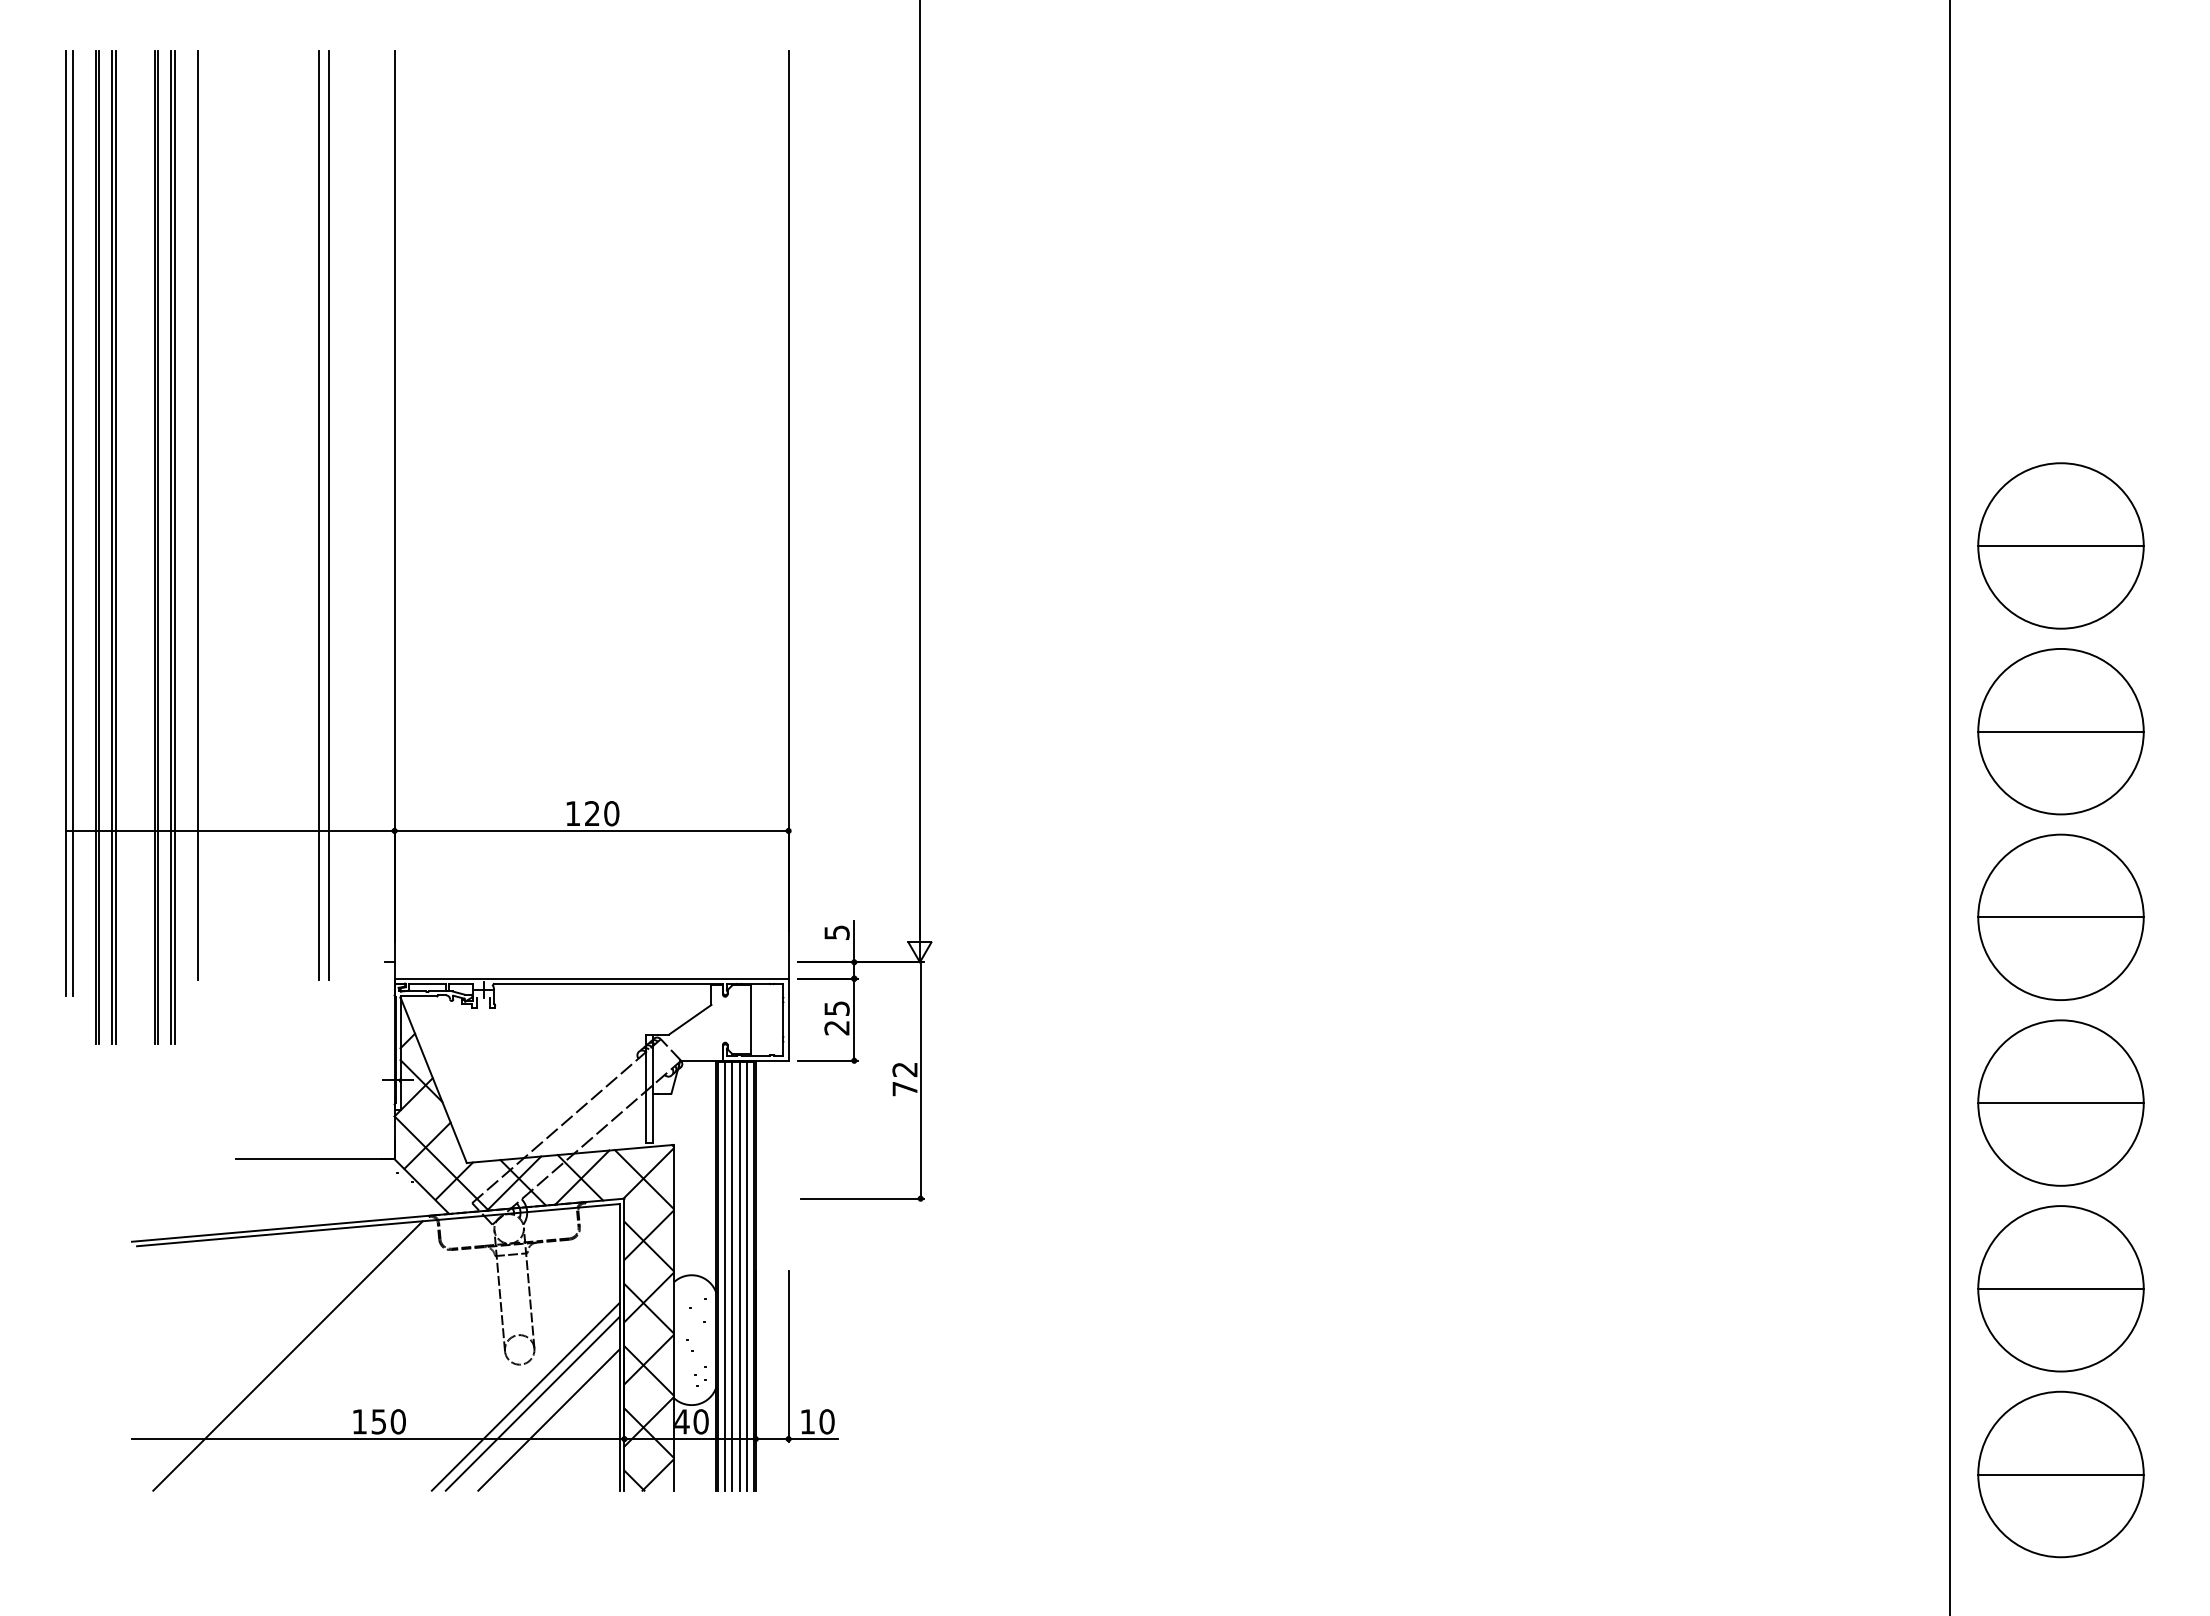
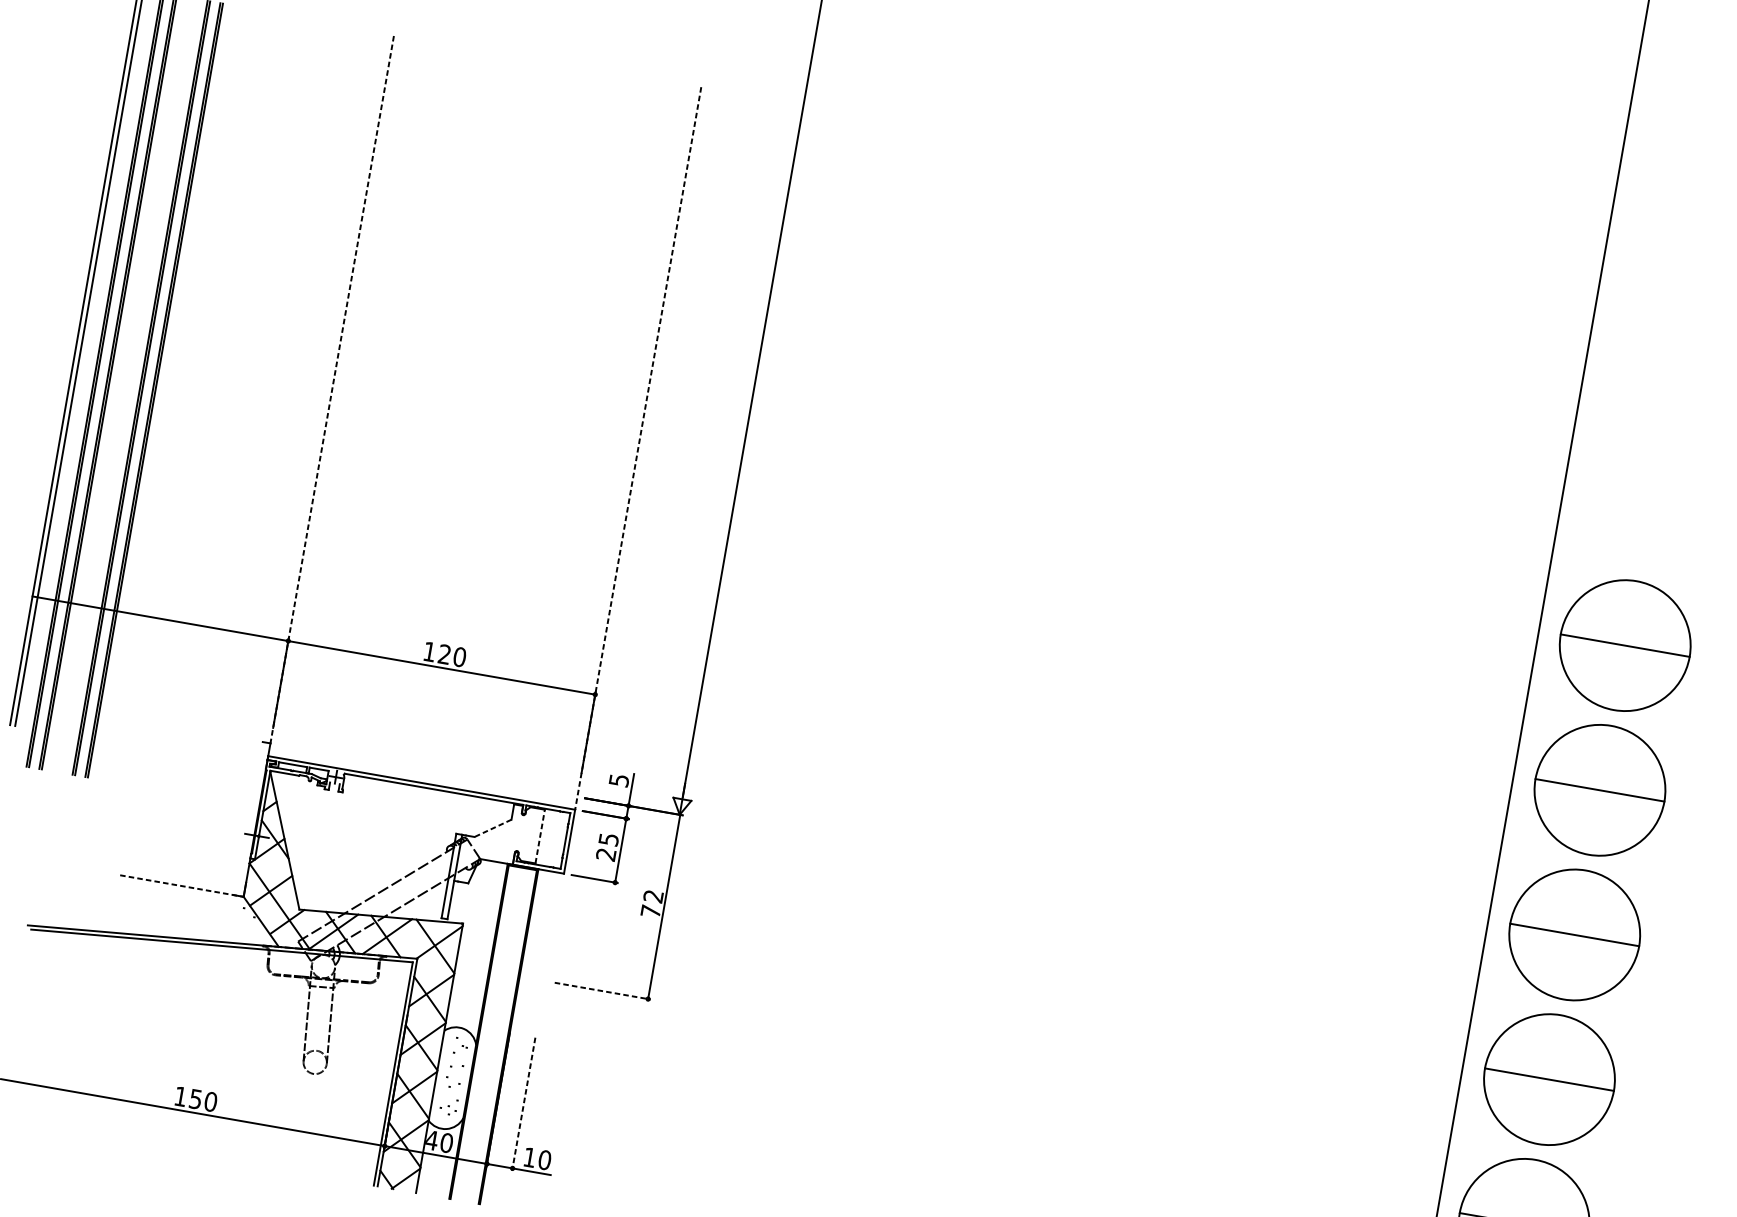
line: (394, 506) -> (332, 388), solid -> dashed
line: (788, 514) -> (638, 448), solid -> dashed
line: (197, 515) -> (177, 368), removed
line: (319, 515) -> (272, 385), removed
line: (328, 515) -> (279, 386), removed
line: (690, 1019) -> (493, 828), solid -> dashed
line: (750, 1019) -> (539, 836), solid -> dashed
line: (315, 1159) -> (182, 886), solid -> dashed
line: (862, 1198) -> (602, 991), solid -> dashed
line: (725, 1276) -> (485, 1033), removed
line: (732, 1276) -> (490, 1034), removed
line: (739, 1276) -> (496, 1035), removed
line: (746, 1276) -> (501, 1036), removed
line: (287, 1355) -> (133, 1035), removed
line: (788, 1356) -> (523, 1104), solid -> dashed
line: (525, 1396) -> (313, 1099), removed
line: (532, 1403) -> (317, 1105), removed
line: (548, 1419) -> (328, 1120), removed

